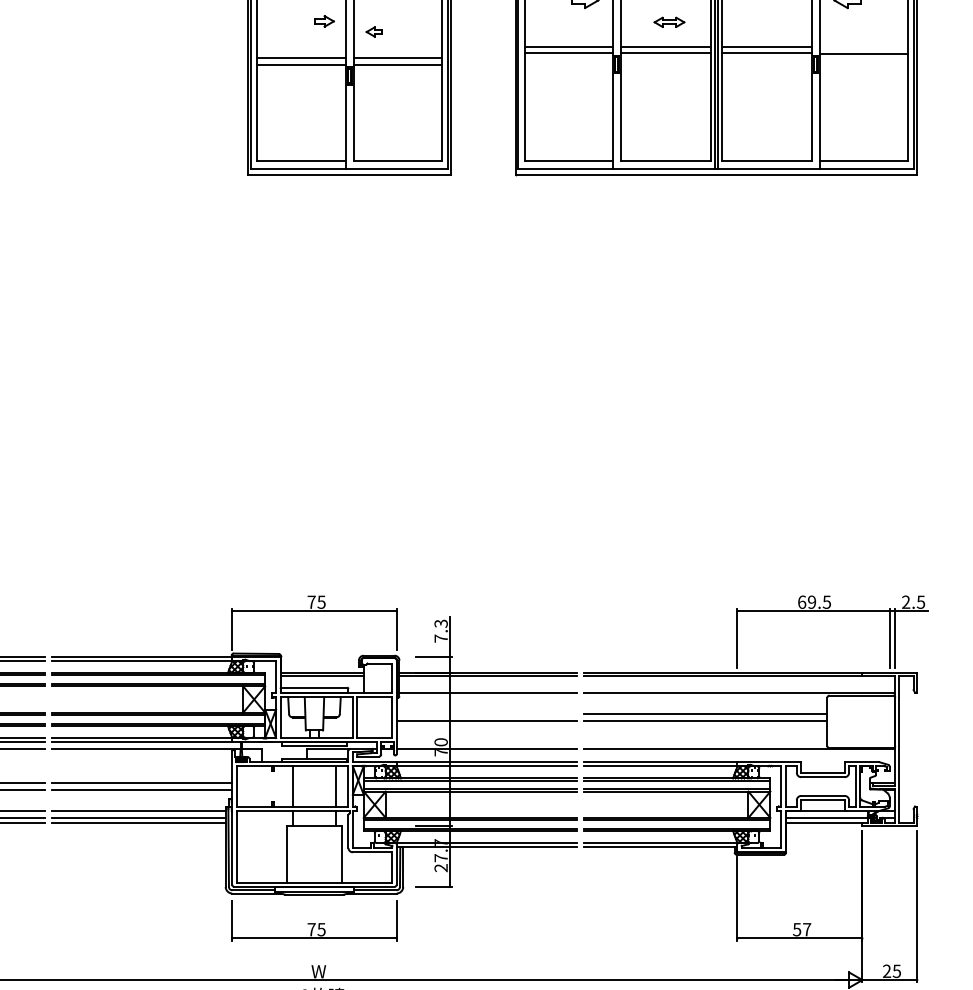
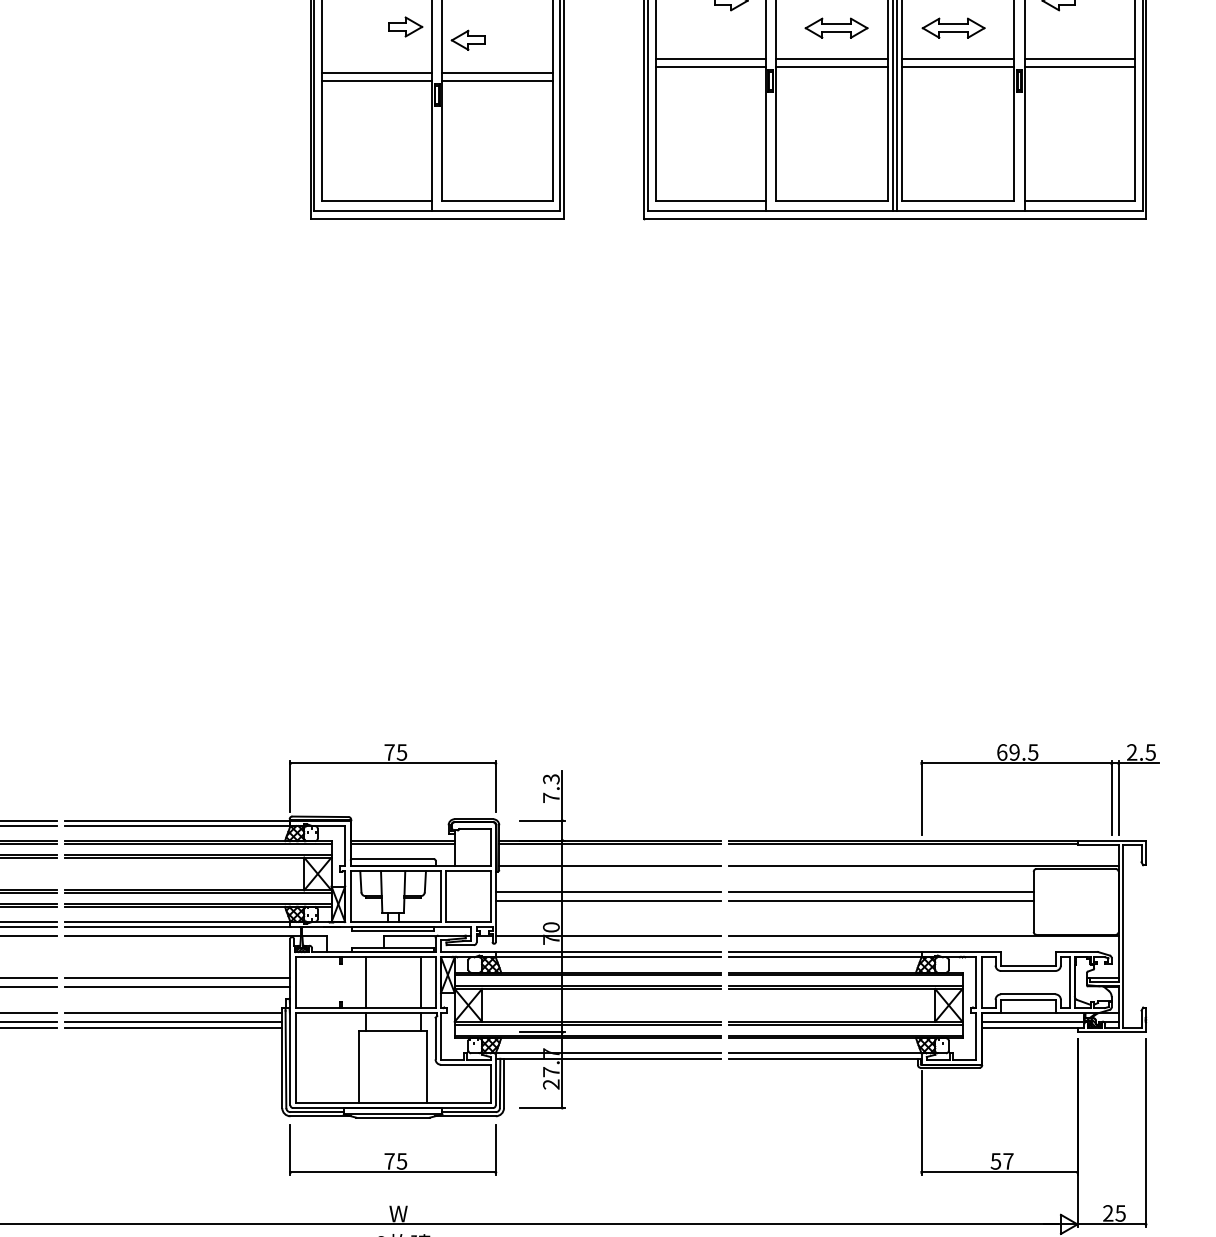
part: (324, 21) -> (405, 26), size x1.43
part: (669, 21) -> (836, 27), size x1.67
part: (763, 21) -> (953, 27), added
part: (374, 31) -> (467, 39), size x1.67
line: (863, 46) -> (1079, 58), added
line: (486, 714) -> (607, 892), added

